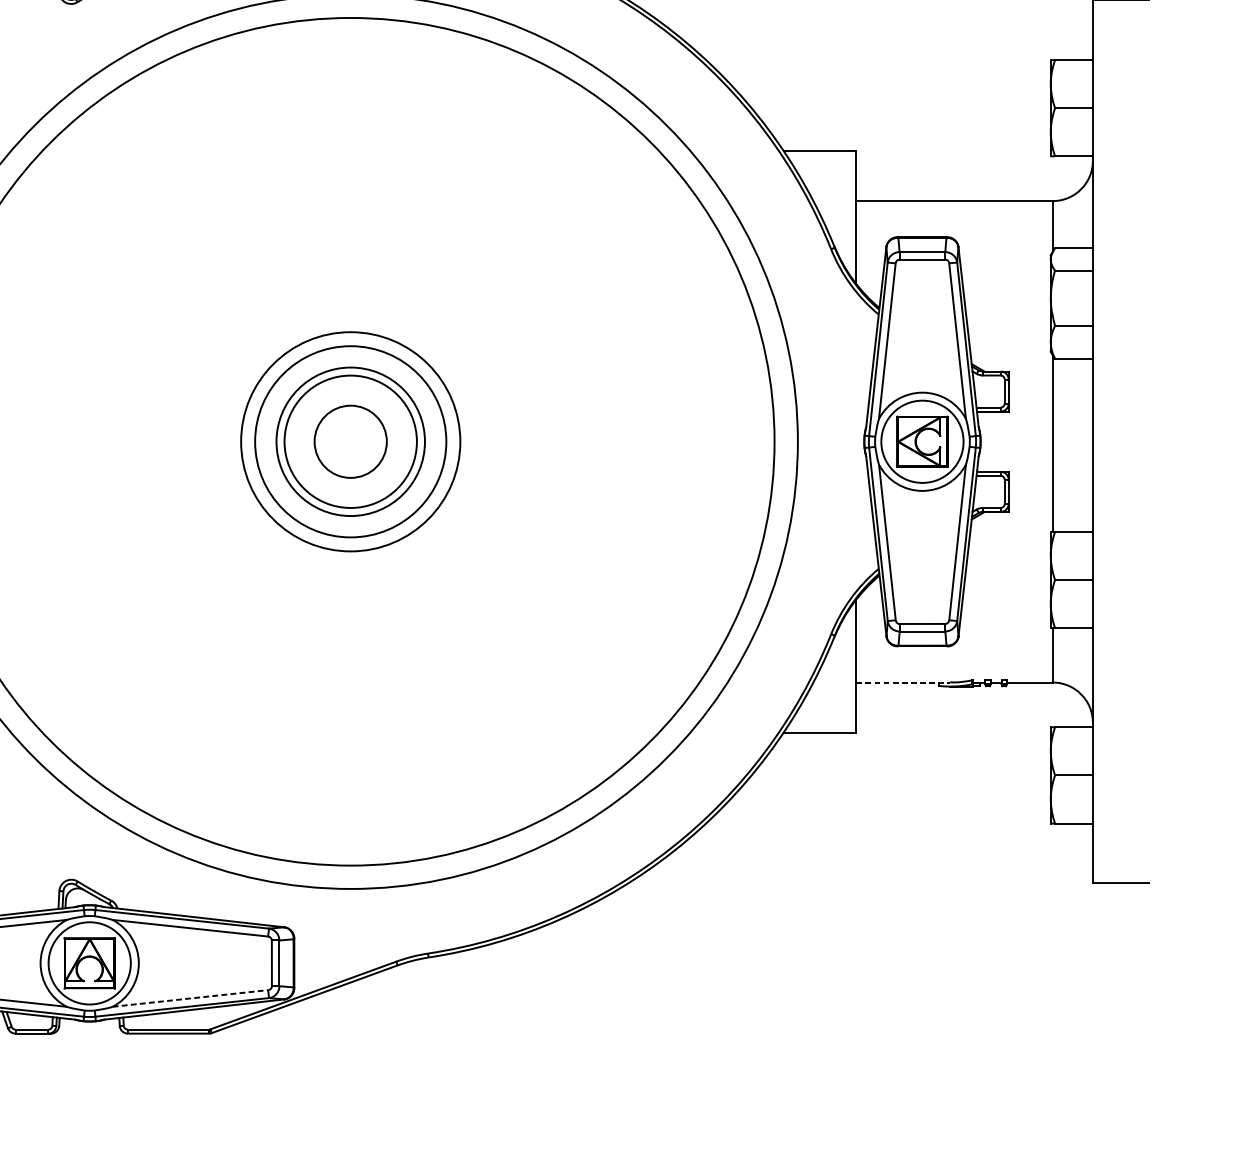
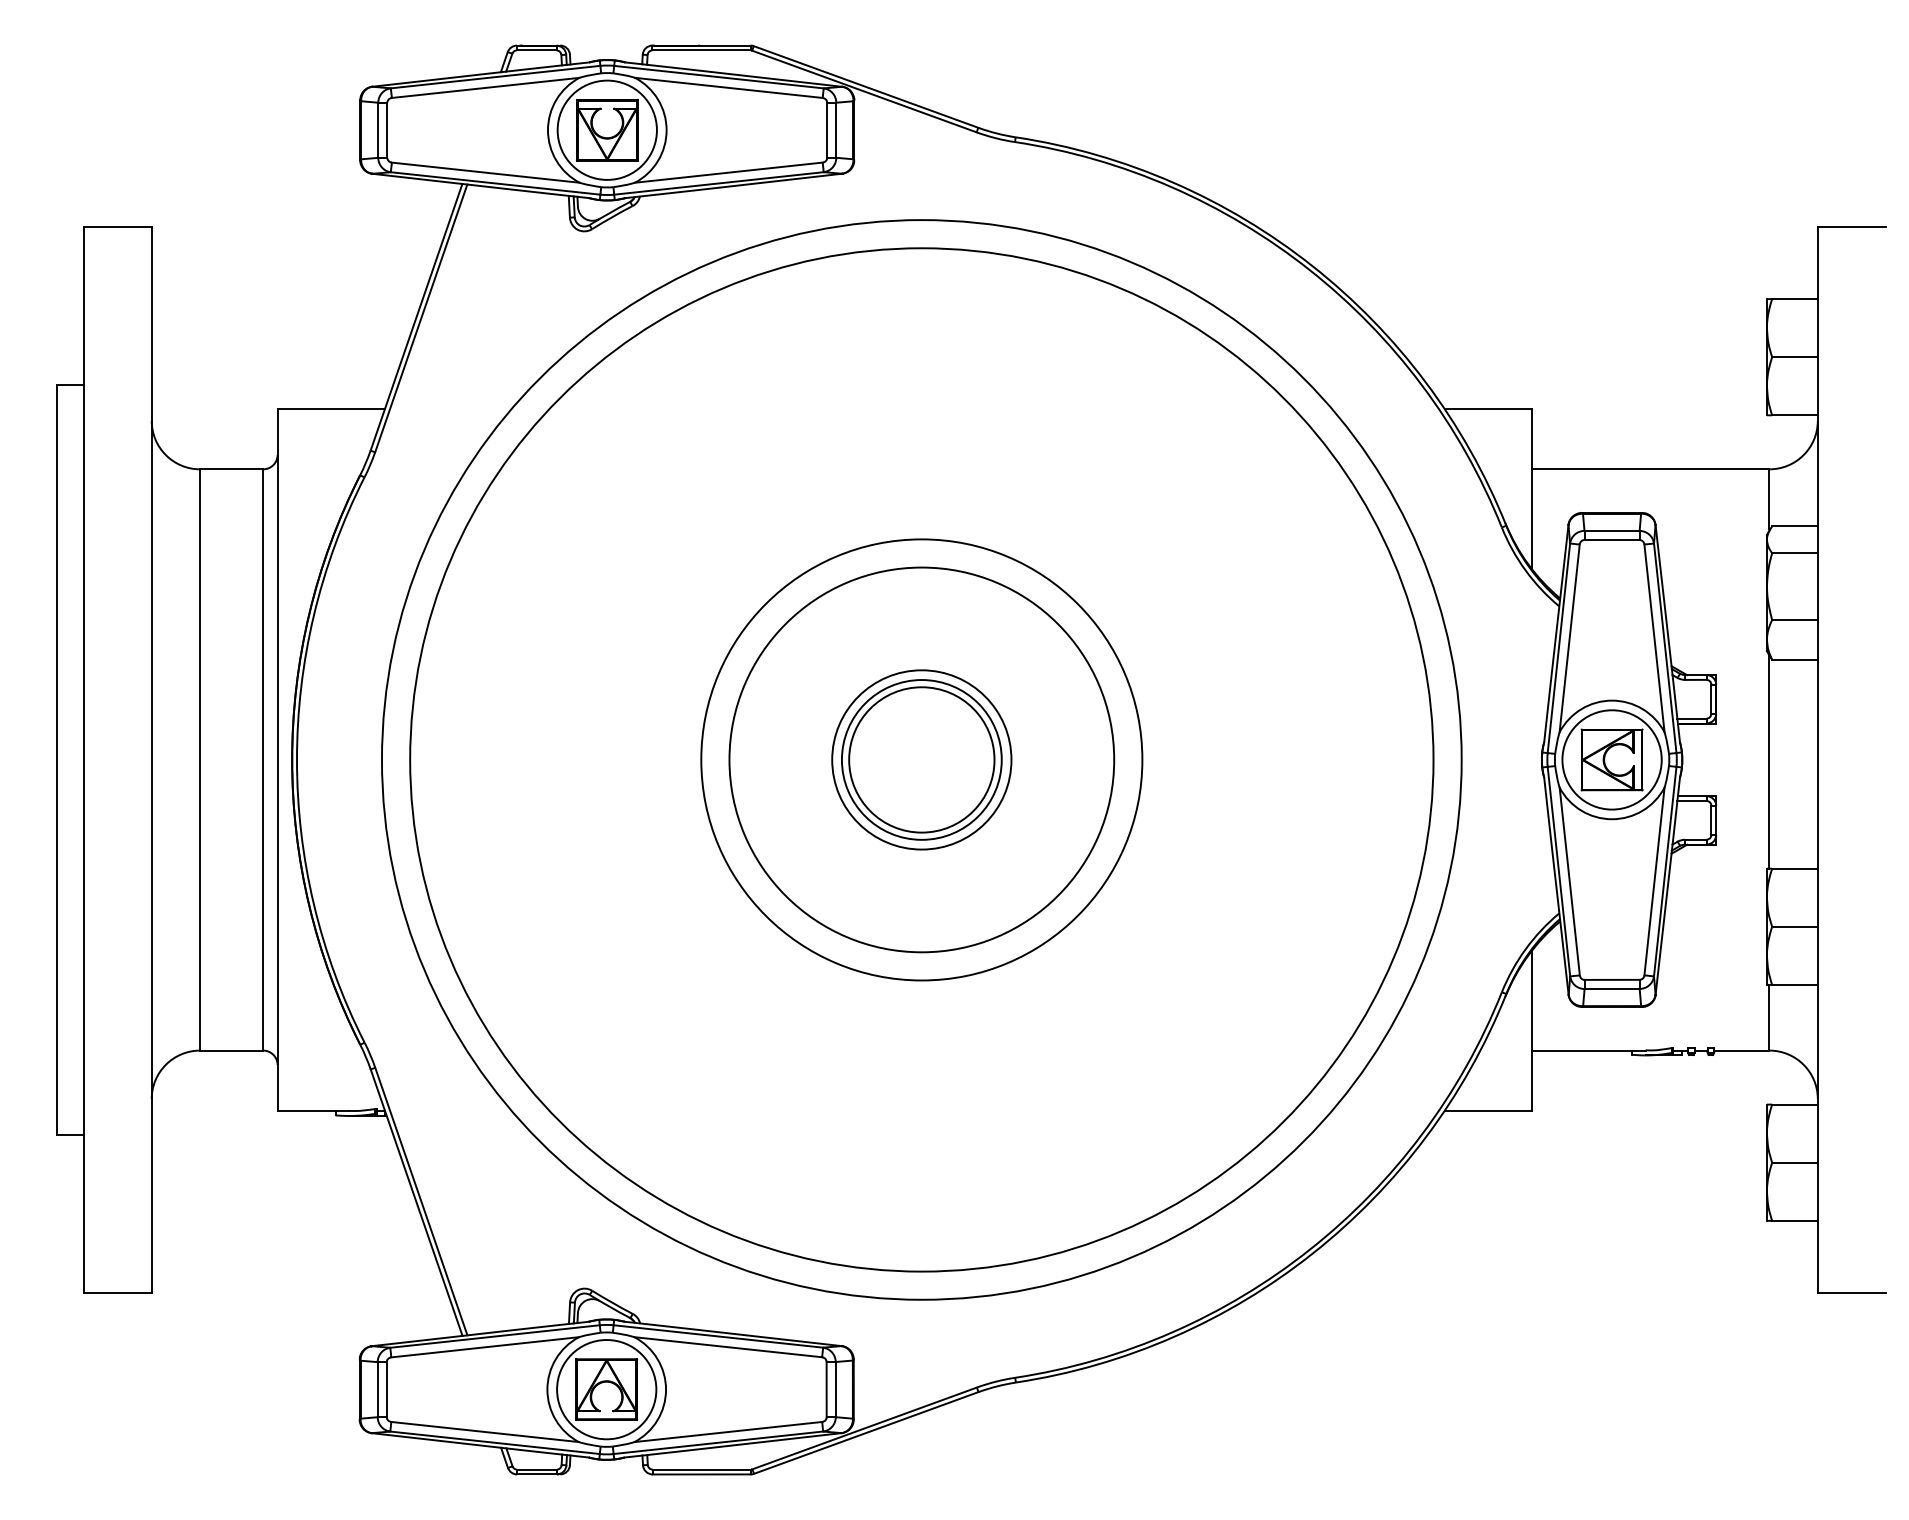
circle: (350, 441) -> (921, 759), size x1.67
circle: (350, 441) -> (921, 759), size x1.67
circle: (350, 441) -> (921, 759), size x1.67
line: (902, 682) -> (1588, 1050), dashed -> solid
line: (190, 998) -> (728, 1431), dashed -> solid

